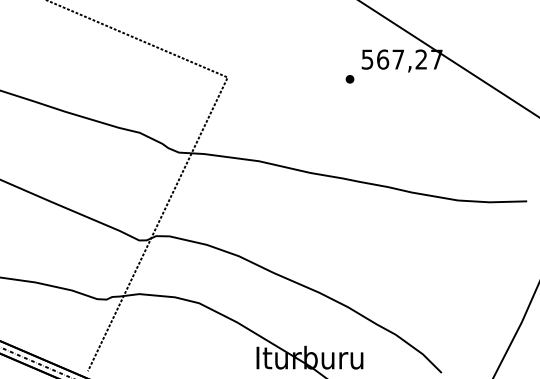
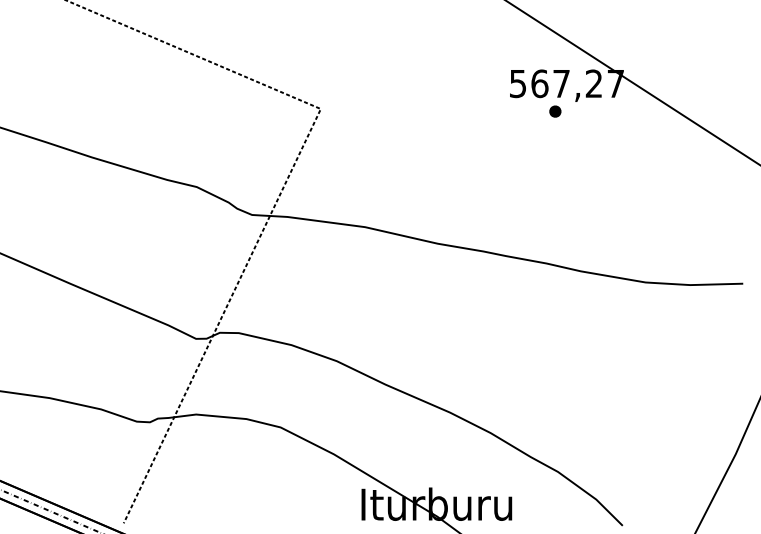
part: (350, 79) -> (555, 111), moved

